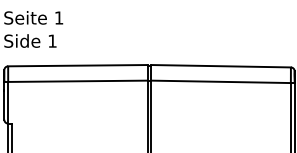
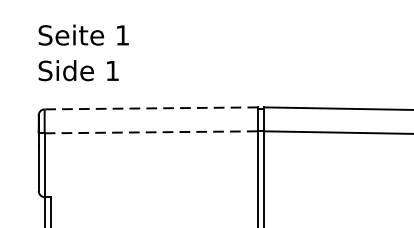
line: (77, 65) -> (150, 108), solid -> dashed
line: (77, 81) -> (150, 132), solid -> dashed

